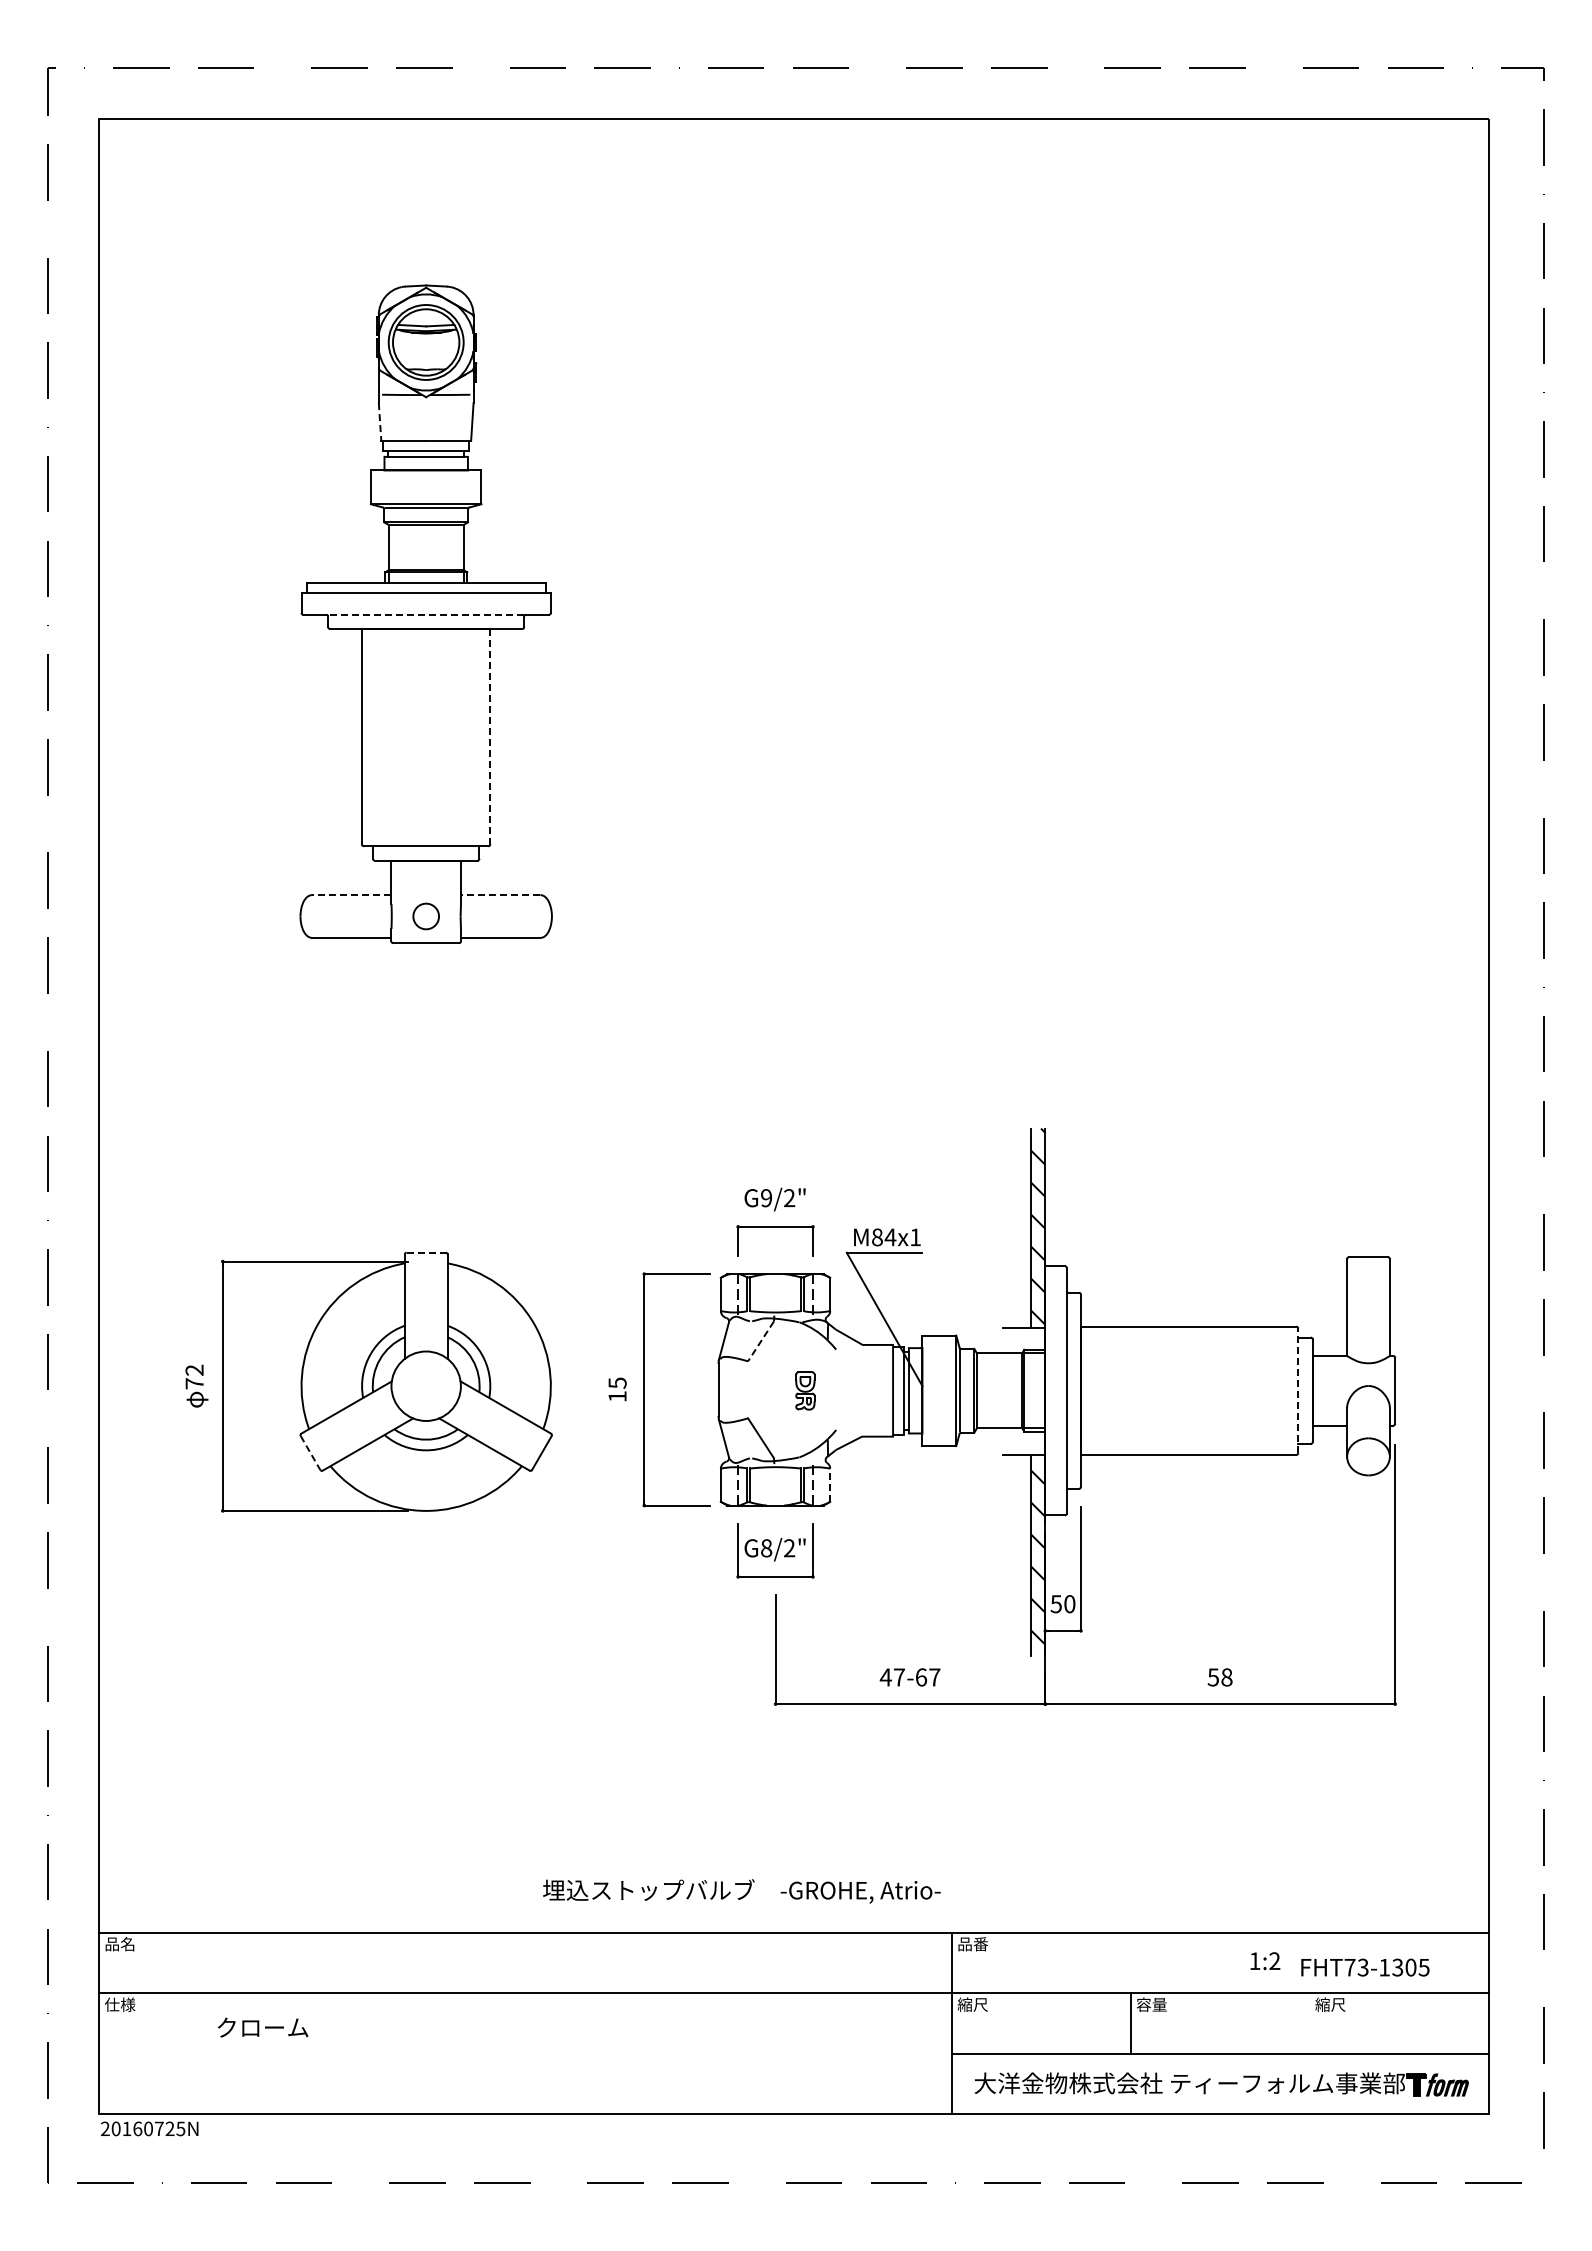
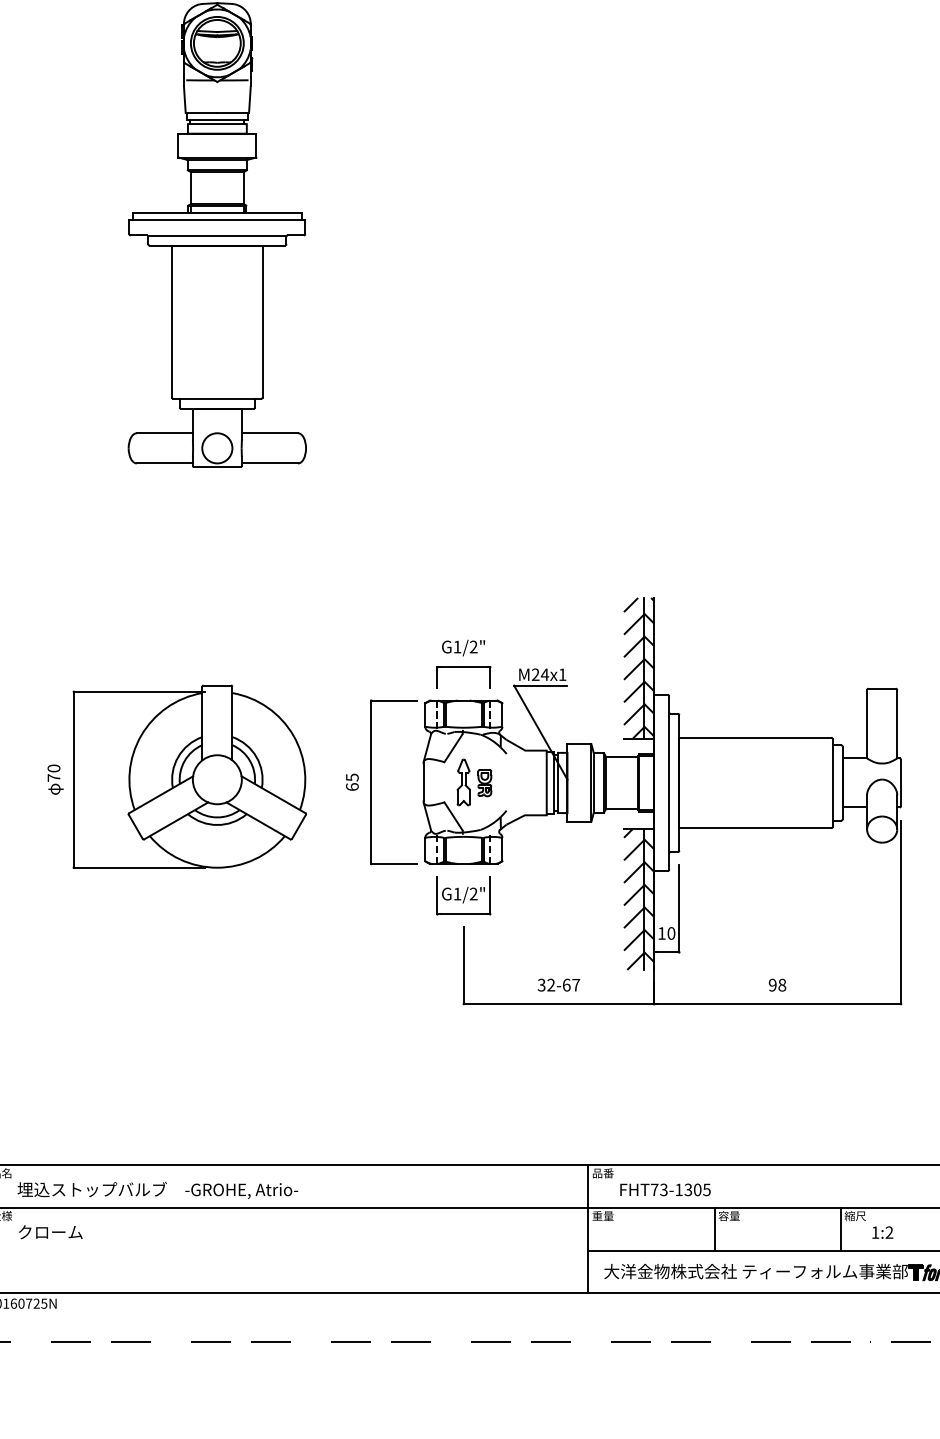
line: (380, 422) -> (185, 99), dashed -> solid
line: (426, 615) -> (217, 235), dashed -> solid
line: (490, 736) -> (262, 321), dashed -> solid
line: (351, 895) -> (164, 433), dashed -> solid
line: (500, 895) -> (269, 433), dashed -> solid
circle: (425, 916) -> (216, 448), size x1.67
text: (766, 1198) -> (457, 647), G9/2" -> G1/2"
hatch: (1016, 1228) -> (633, 668), added
text: (877, 1237) -> (535, 674), M84x1 -> M24x1
line: (426, 1252) -> (217, 685), dashed -> solid
line: (760, 1341) -> (453, 748), dashed -> solid
text: (194, 1369) -> (53, 767), 72 -> 70
part: (775, 1389) -> (463, 782), added
line: (1298, 1390) -> (832, 782), dashed -> solid
text: (617, 1396) -> (352, 786), 15 -> 65
line: (310, 1453) -> (135, 827), dashed -> solid
line: (830, 1485) -> (502, 849), dashed -> solid
text: (766, 1548) -> (457, 894), G8/2" -> G1/2"
hatch: (1016, 1555) -> (633, 899), added
text: (1055, 1604) -> (661, 933), 50 -> 10
text: (891, 1677) -> (545, 985), 47-67 -> 32-67
text: (1212, 1677) -> (772, 985), 58 -> 98
text: (741, 1891) -> (157, 1190), moved
text: (1265, 1961) -> (882, 1232), moved
text: (1365, 1967) -> (665, 1189), moved
text: (972, 2004) -> (602, 1215), 縮尺 -> 重量
line: (1309, 2023) -> (840, 1229), added
text: (262, 2027) -> (50, 1232), moved

